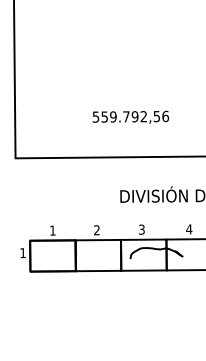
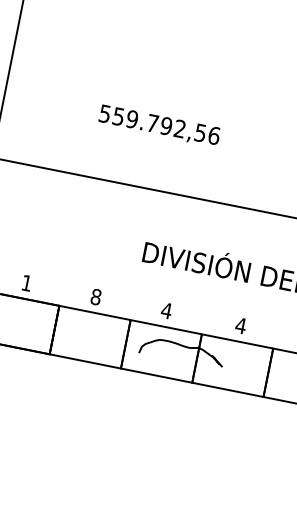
text: (130, 116) -> (159, 124), moved
text: (141, 229) -> (166, 310), 3 -> 4
text: (96, 230) -> (95, 297), 2 -> 8

